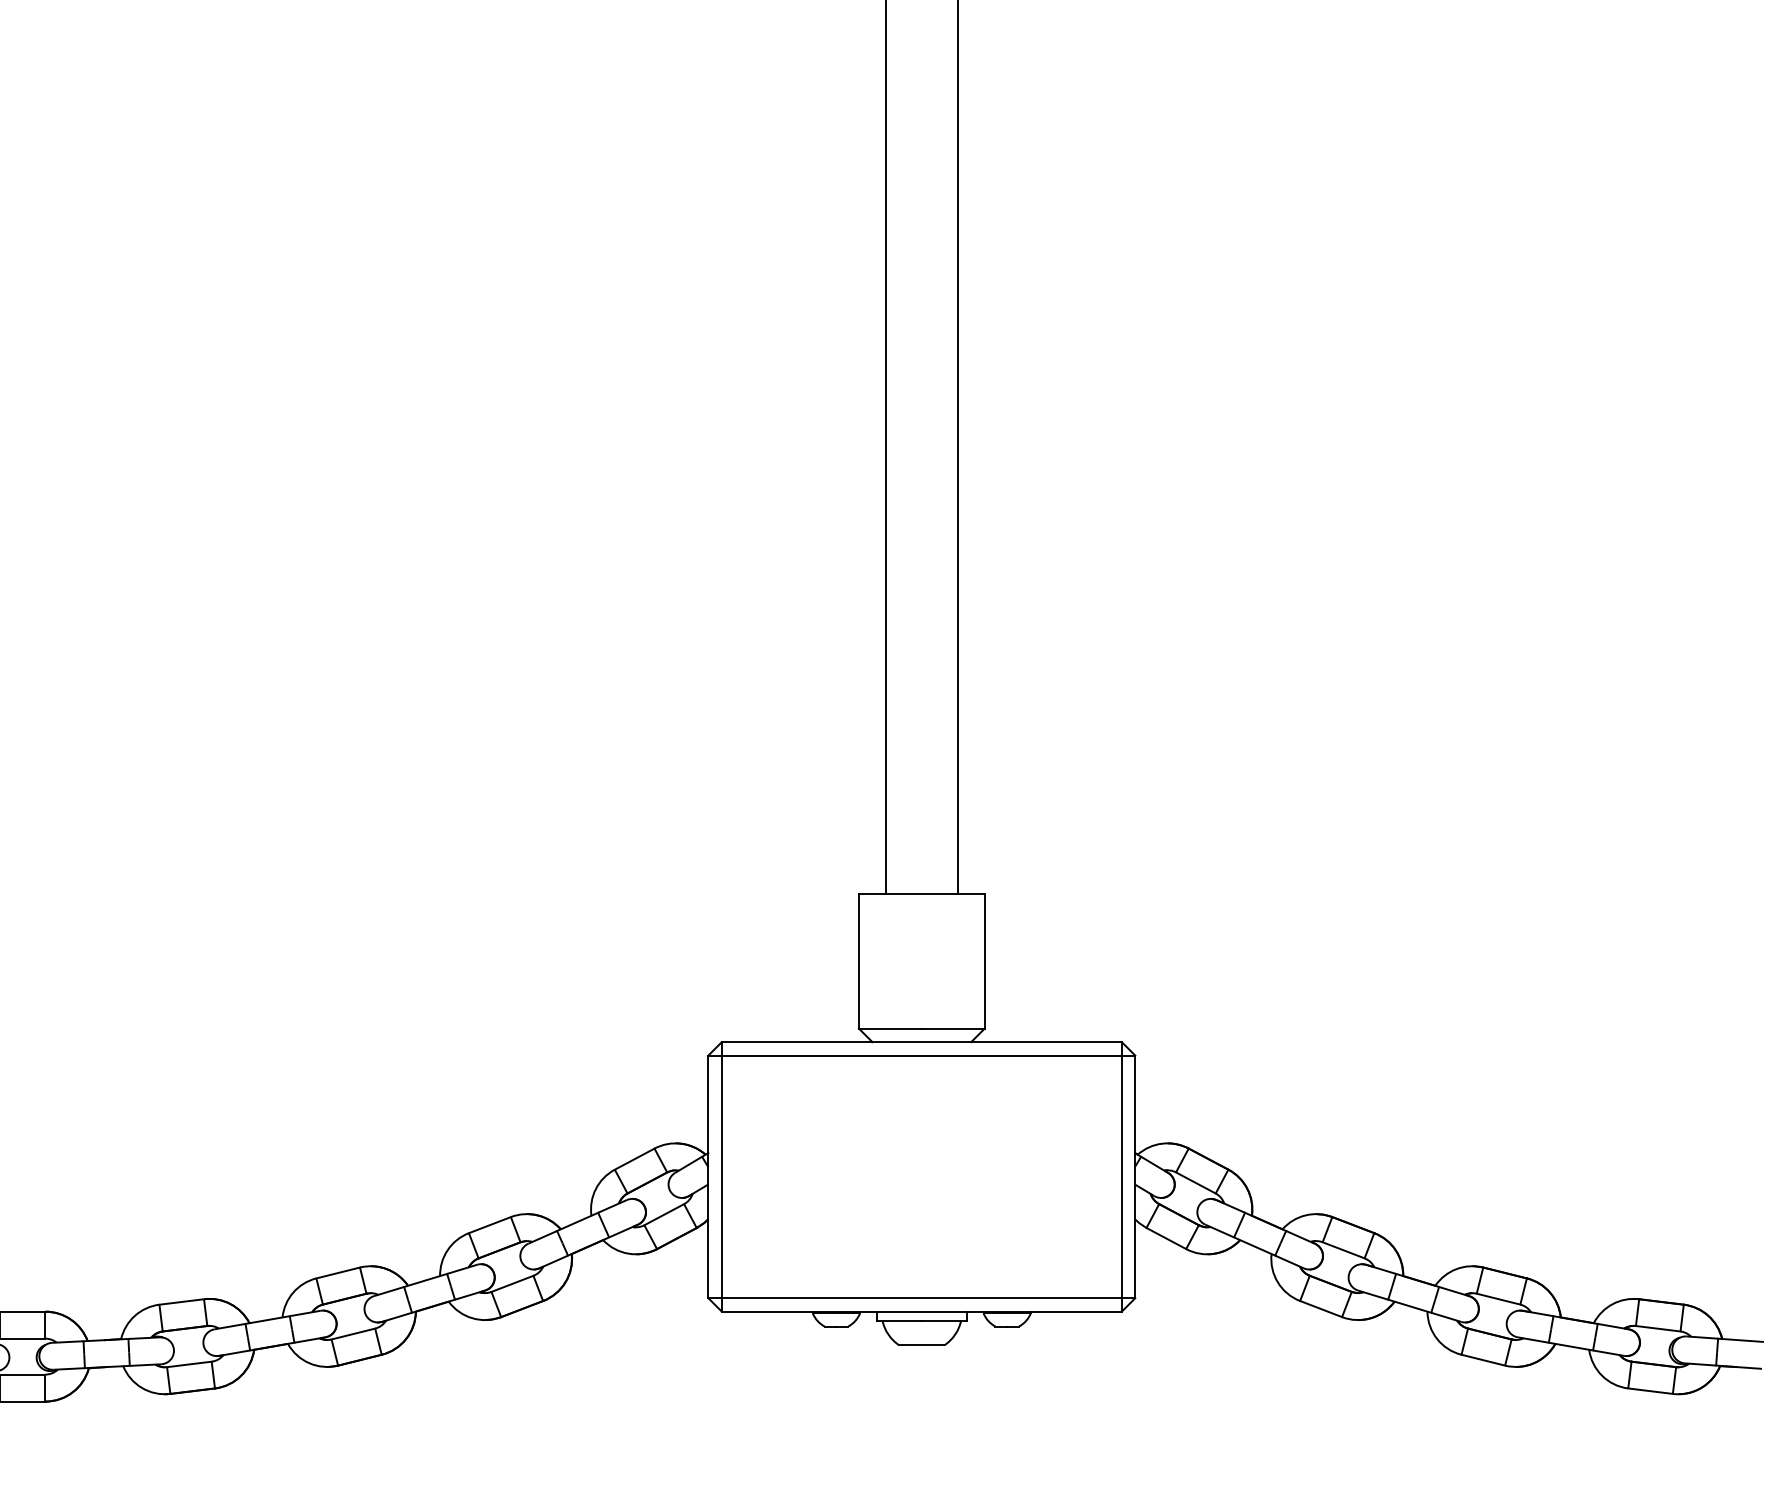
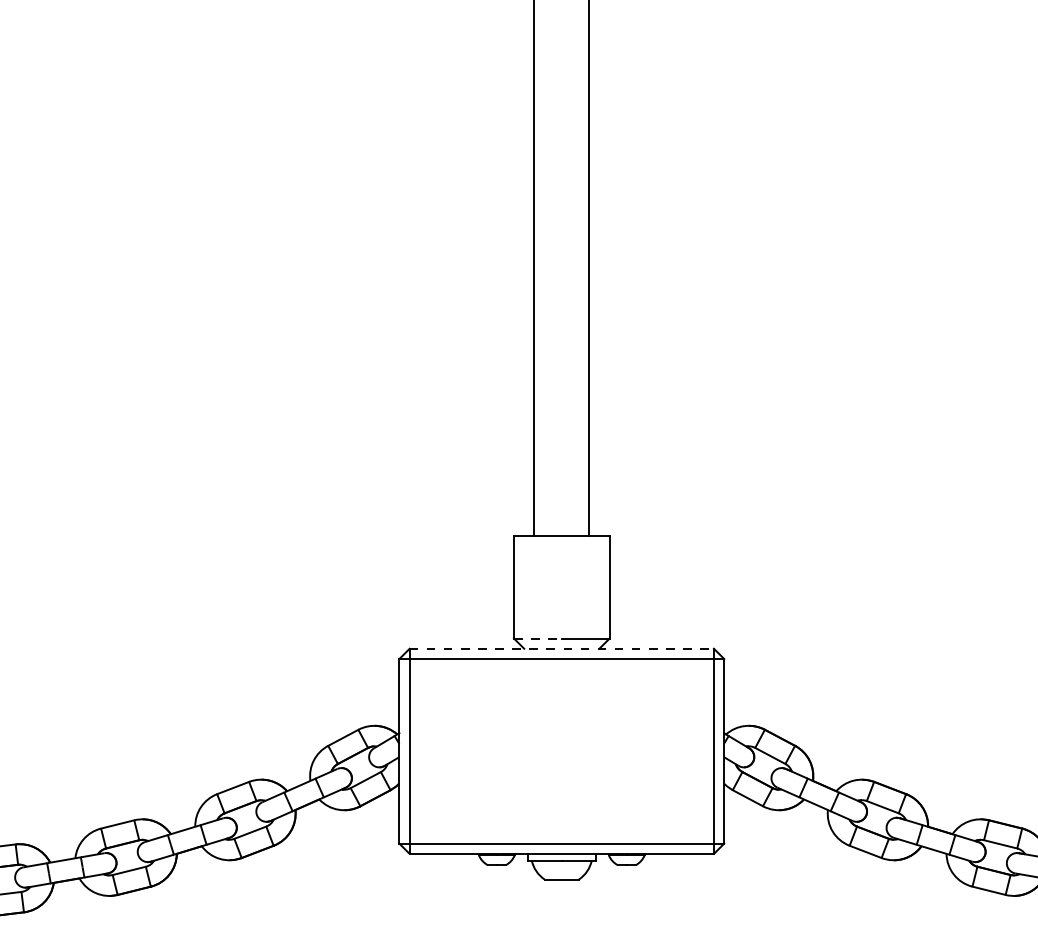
line: (890, 1028) -> (537, 638), solid -> dashed
line: (921, 1042) -> (561, 649), solid -> dashed

